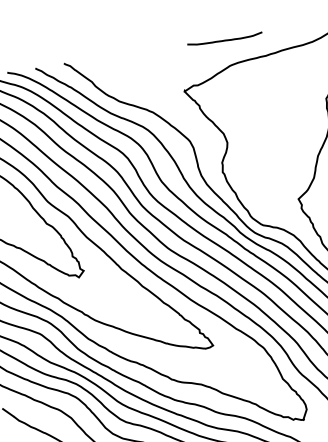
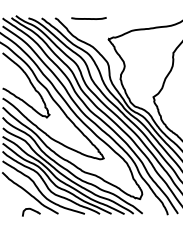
line: (223, 39) -> (88, 18), moved

